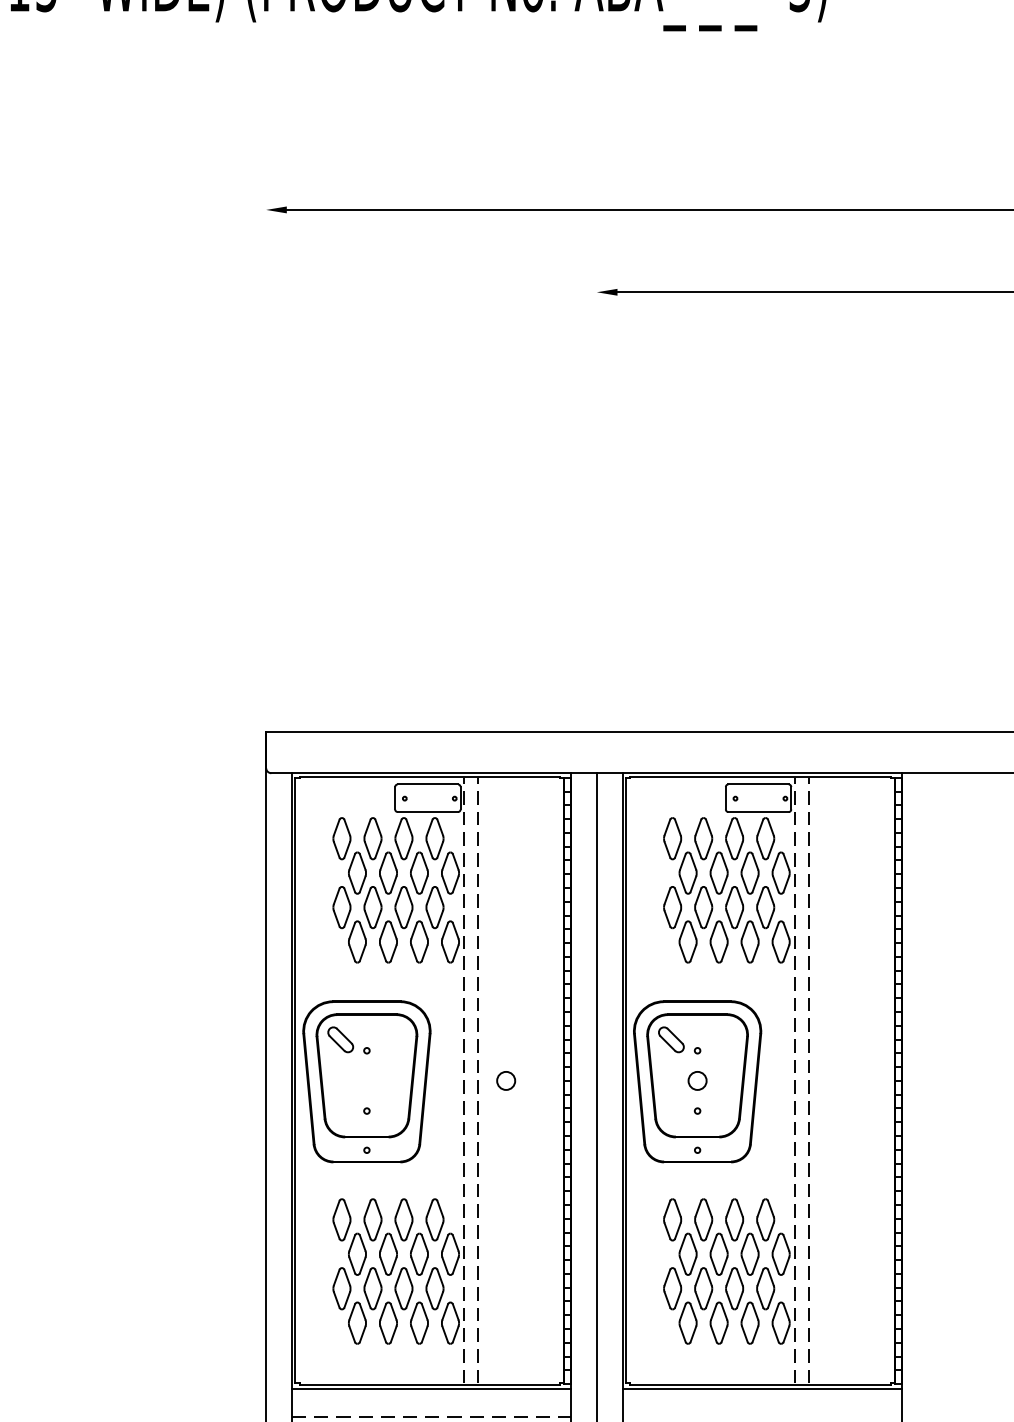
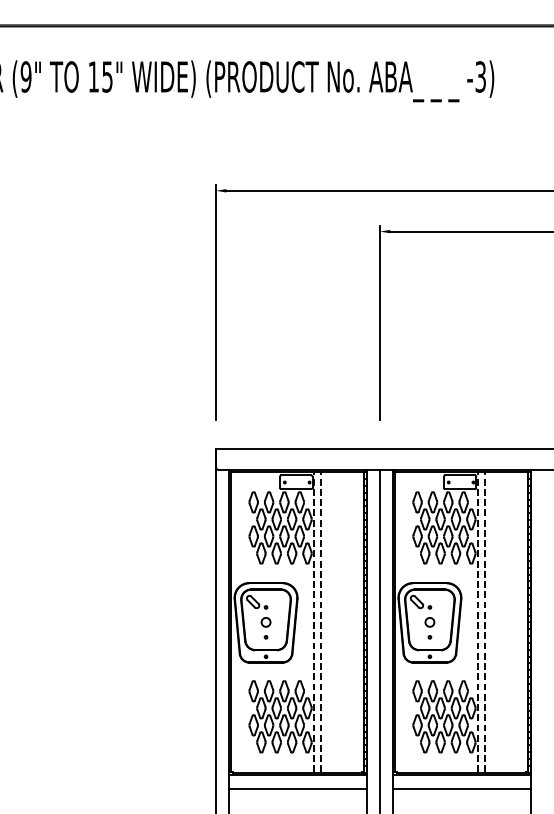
line: (266, 435) -> (216, 302), added
line: (597, 477) -> (380, 323), added
circle: (505, 1081) -> (265, 622), moved
line: (432, 1416) -> (298, 788), dashed -> solid
line: (761, 1416) -> (461, 788), added

